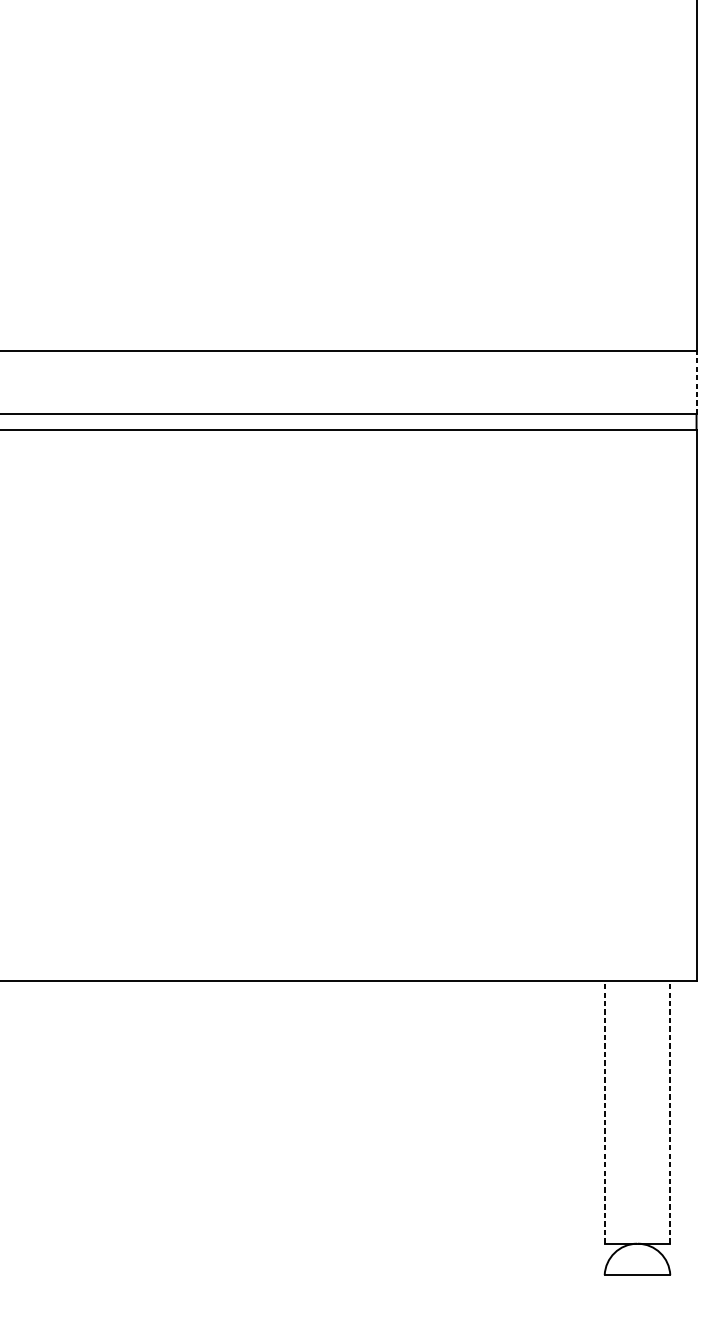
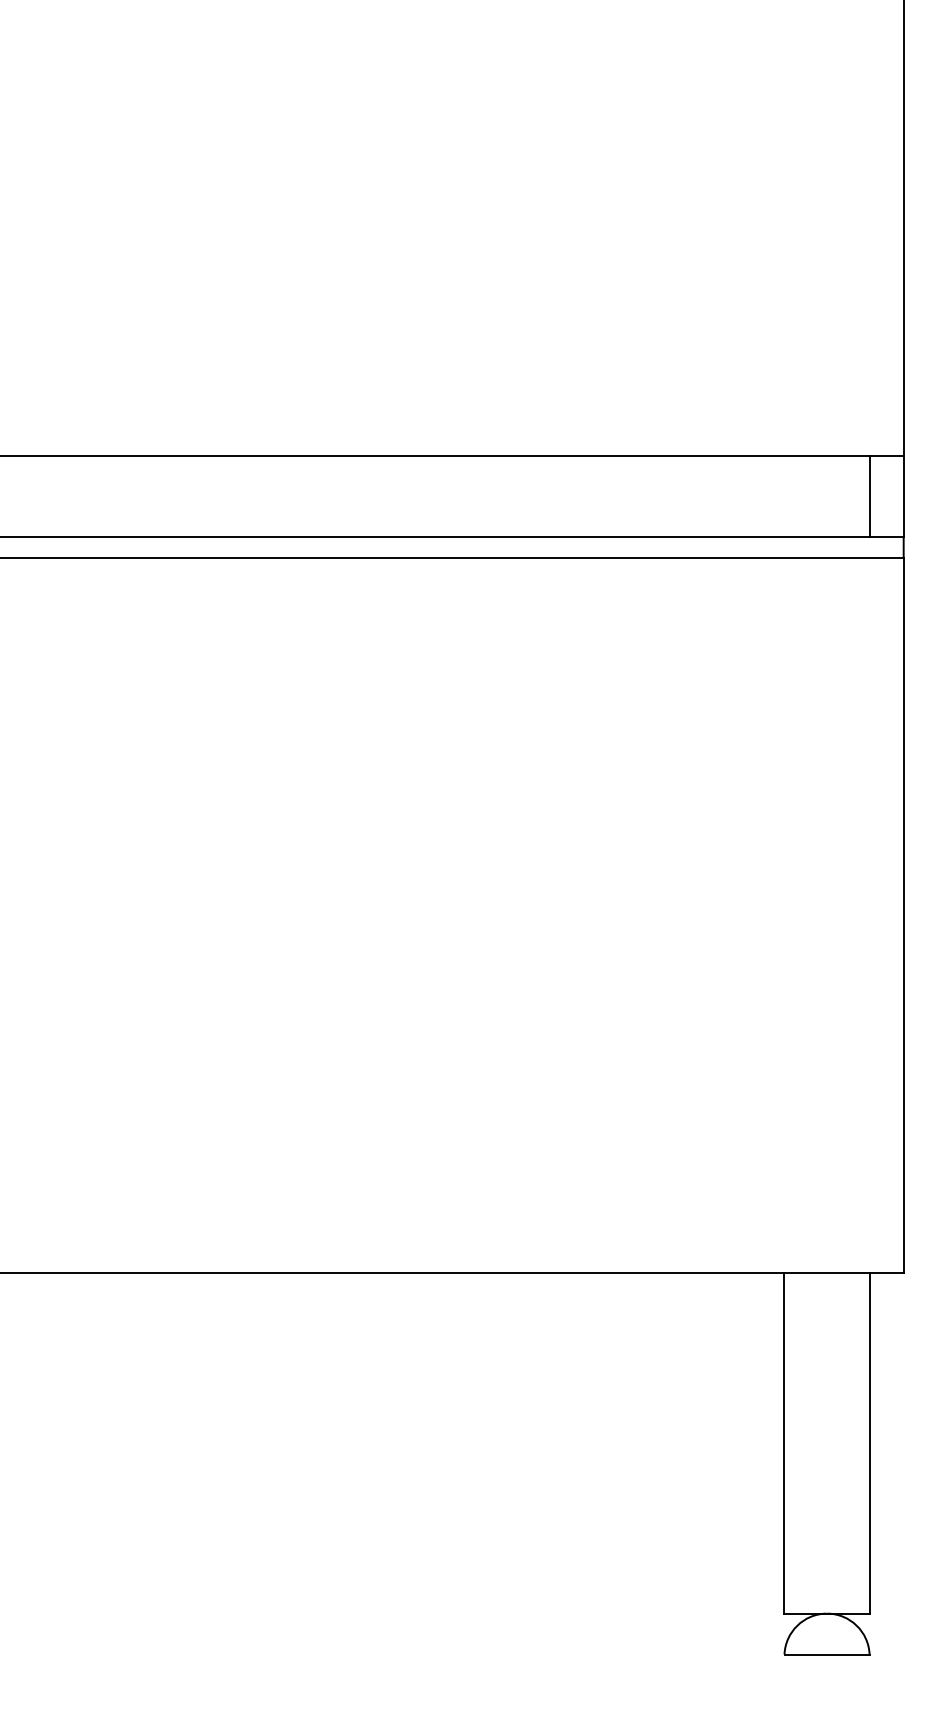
line: (670, 382) -> (869, 496), added
line: (696, 382) -> (903, 496), dashed -> solid
line: (604, 1111) -> (784, 1442), dashed -> solid
line: (670, 1111) -> (869, 1442), dashed -> solid

